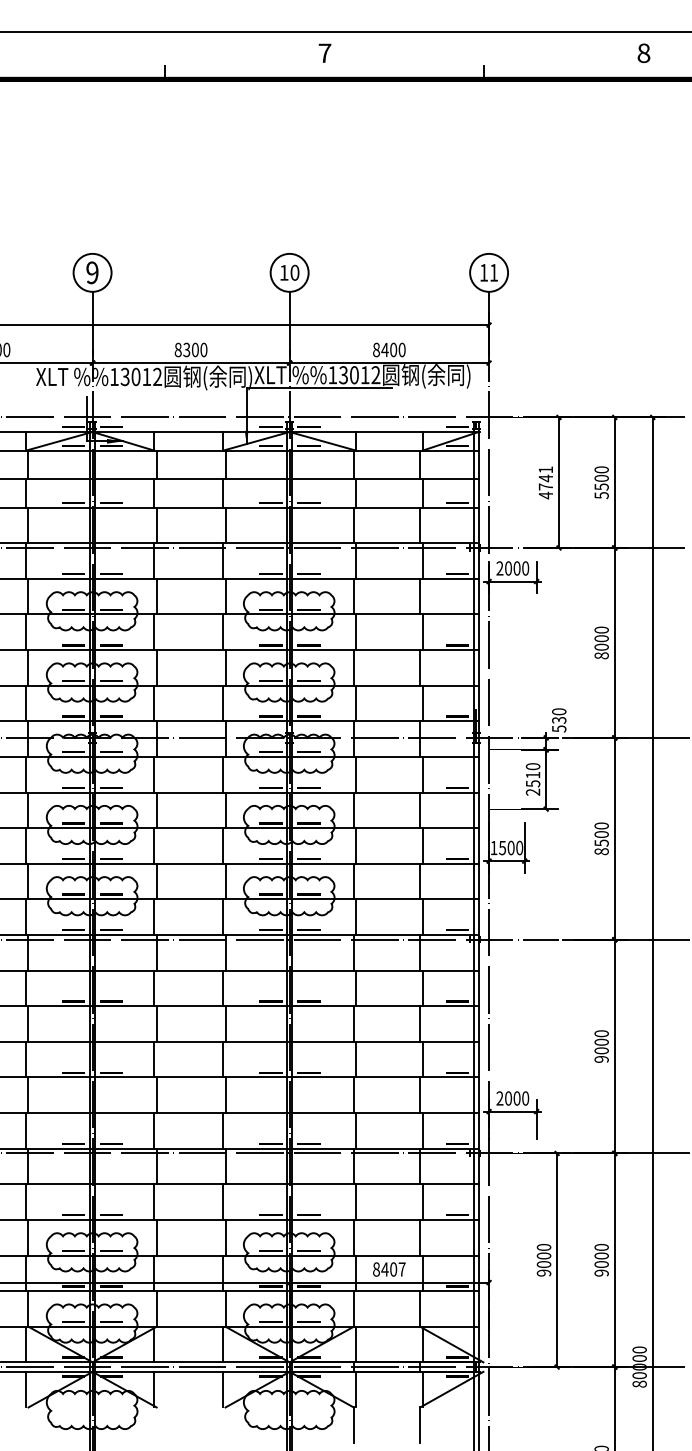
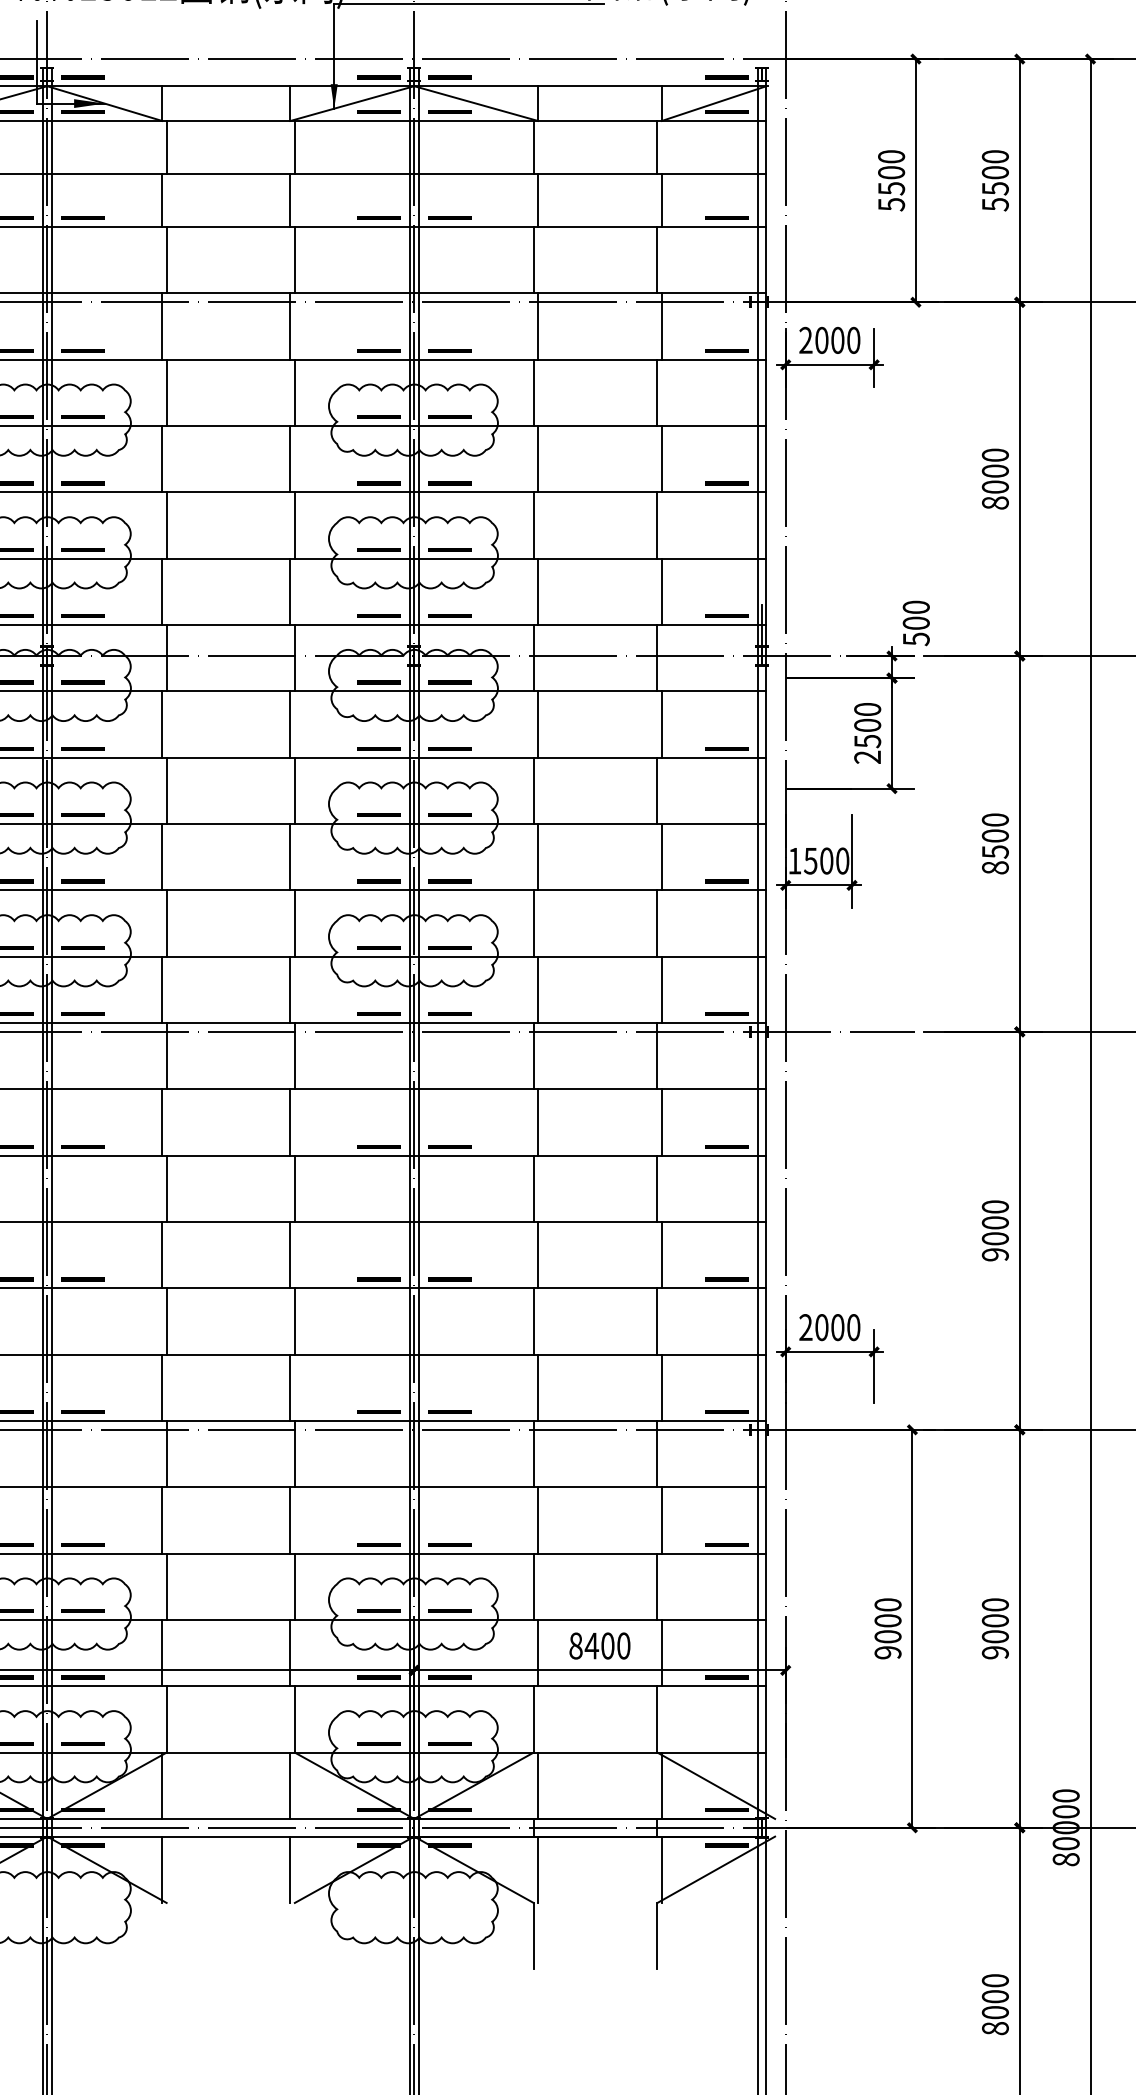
text: (545, 482) -> (890, 180), 4741 -> 5500
text: (559, 719) -> (916, 621), 530 -> 500
text: (532, 774) -> (866, 724), 2510 -> 2500
text: (401, 1269) -> (622, 1646), 8407 -> 8400

